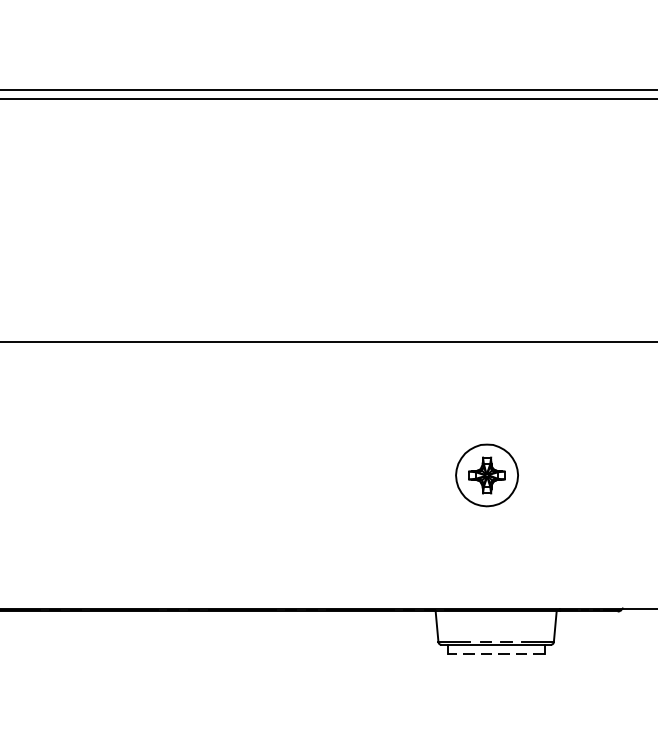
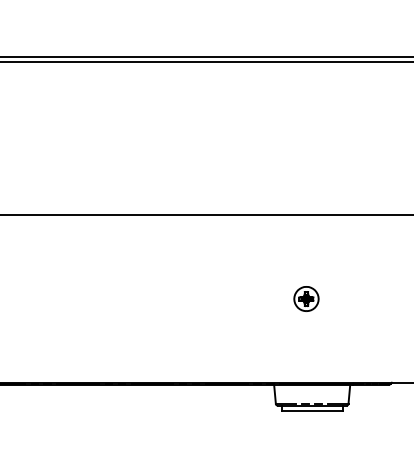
part: (487, 474) -> (306, 298), size x0.62
line: (495, 654) -> (311, 411), dashed -> solid

